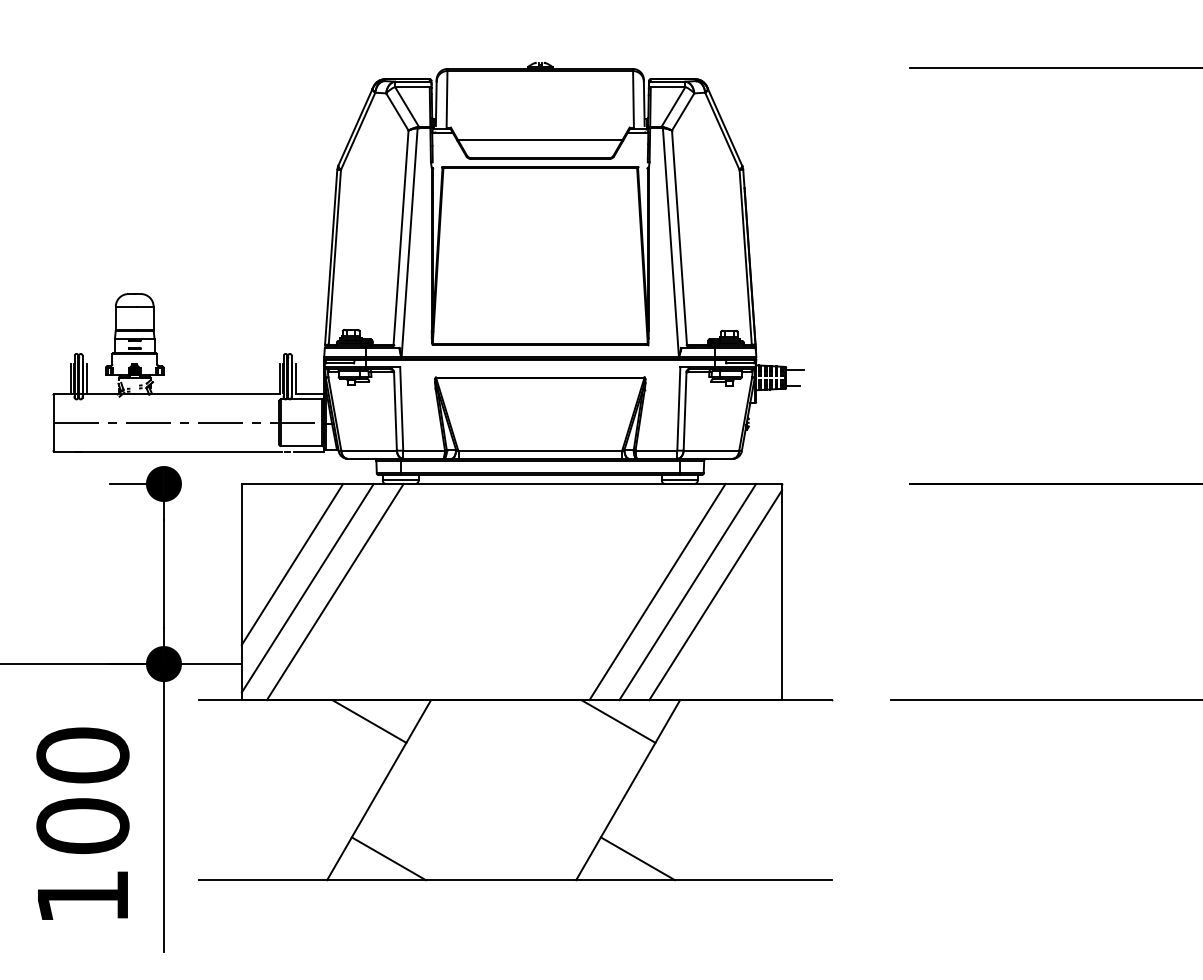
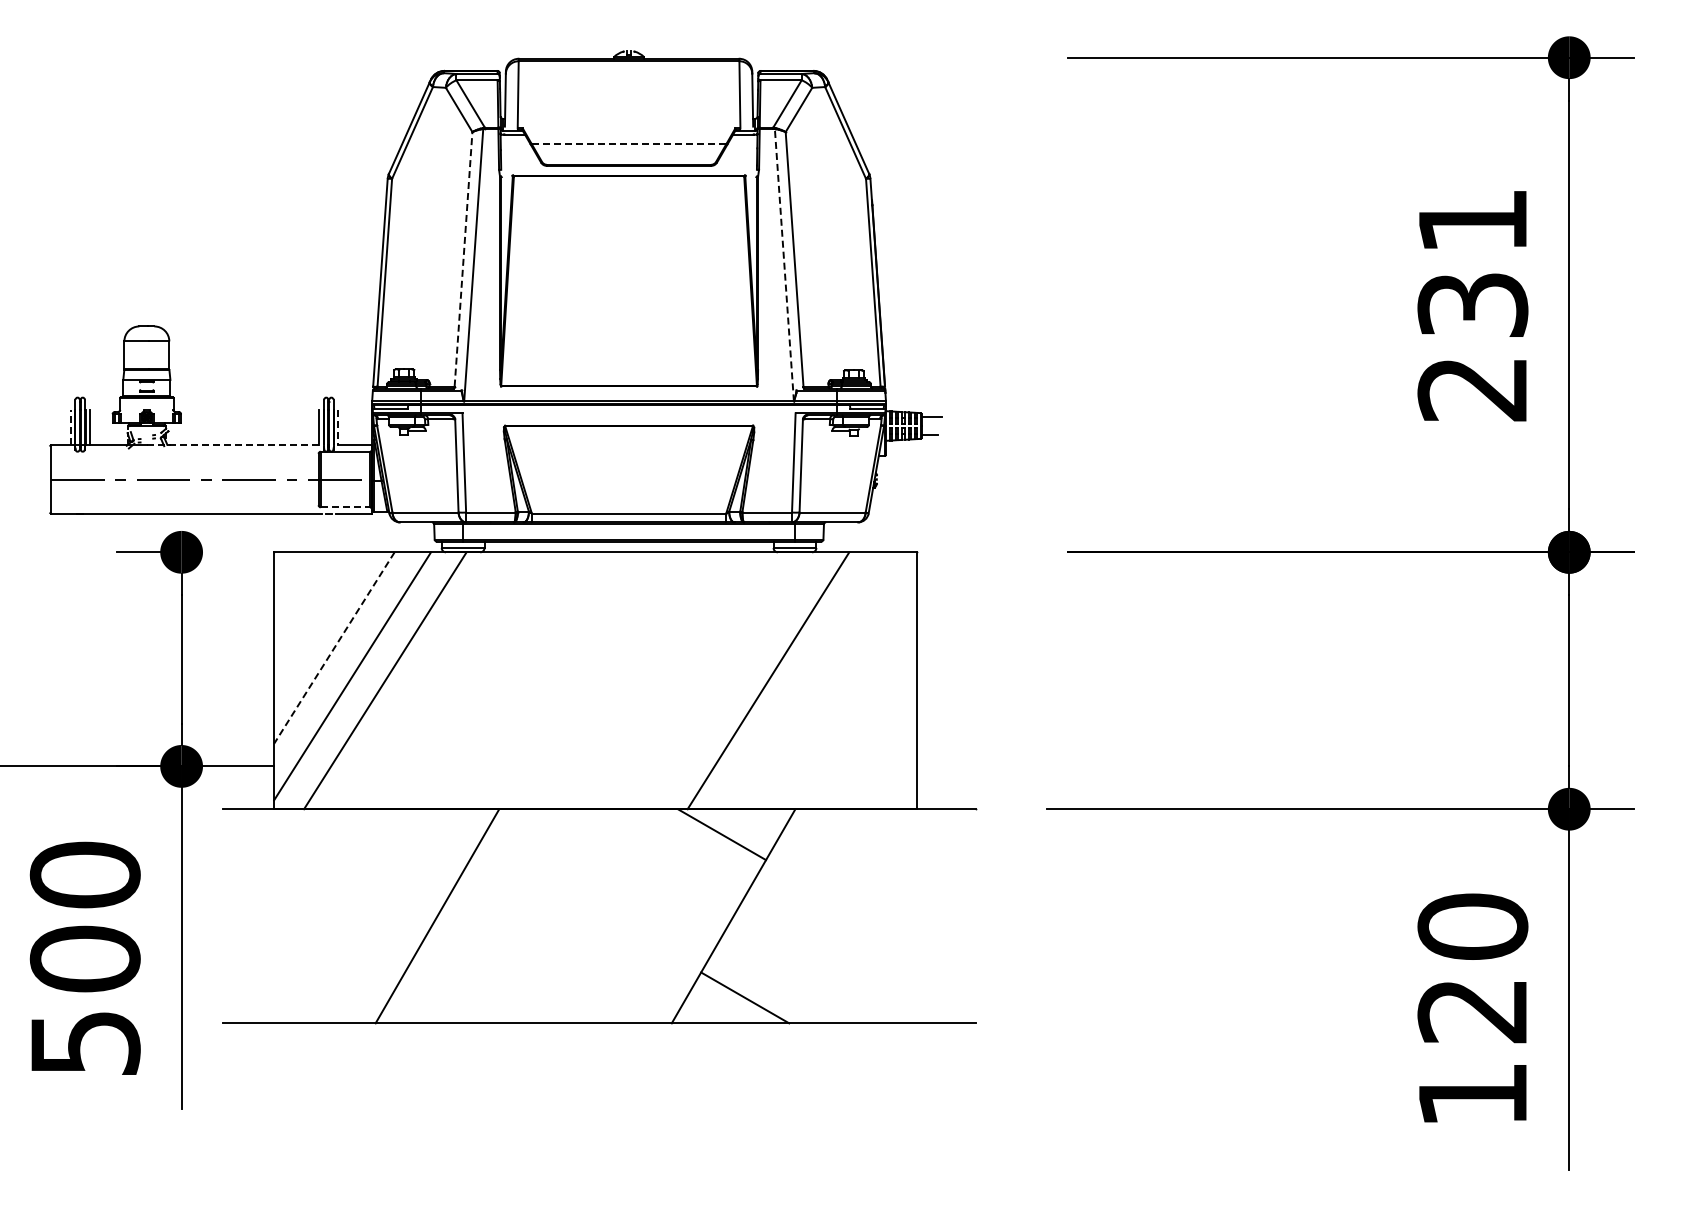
line: (540, 140) -> (629, 143), solid -> dashed
line: (401, 237) -> (463, 259), solid -> dashed
line: (670, 242) -> (784, 265), solid -> dashed
line: (70, 379) -> (70, 427), solid -> dashed
line: (295, 379) -> (338, 427), solid -> dashed
line: (207, 394) -> (233, 445), solid -> dashed
line: (301, 446) -> (345, 507), solid -> dashed
line: (292, 564) -> (334, 648), solid -> dashed
line: (687, 591) -> (804, 680), removed
line: (715, 595) -> (837, 684), removed
line: (369, 721) -> (425, 834), removed
line: (389, 858) -> (449, 997), removed
text: (83, 897) -> (85, 1043), 100 -> 500

